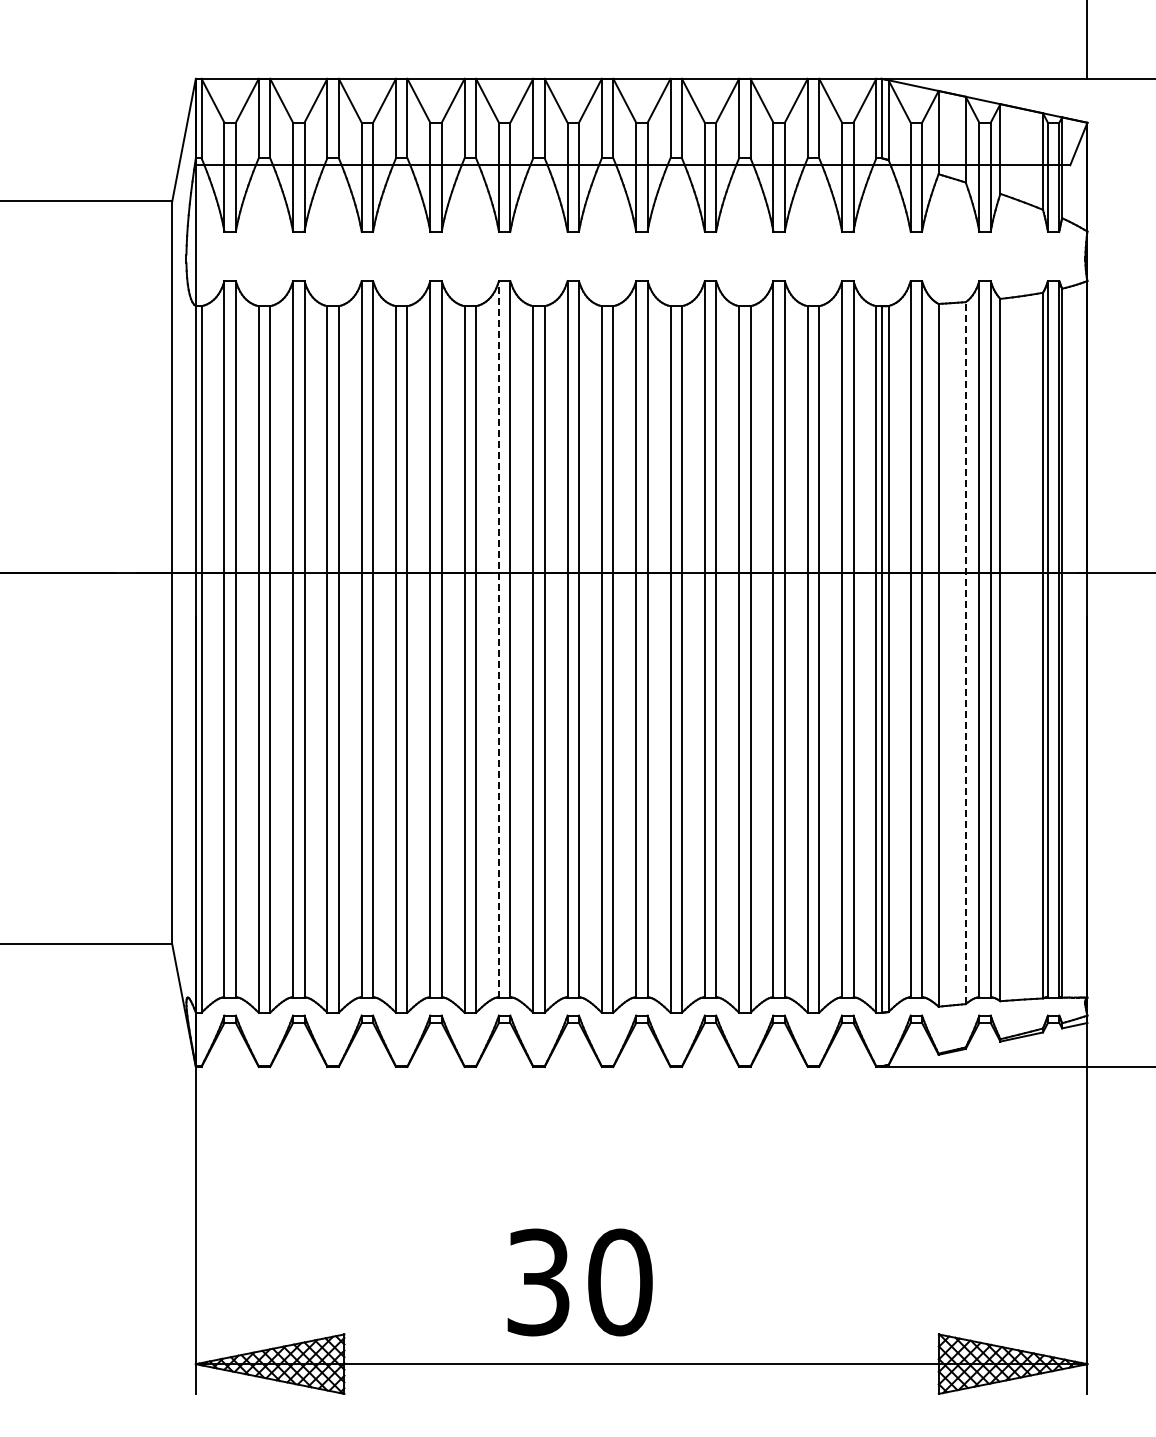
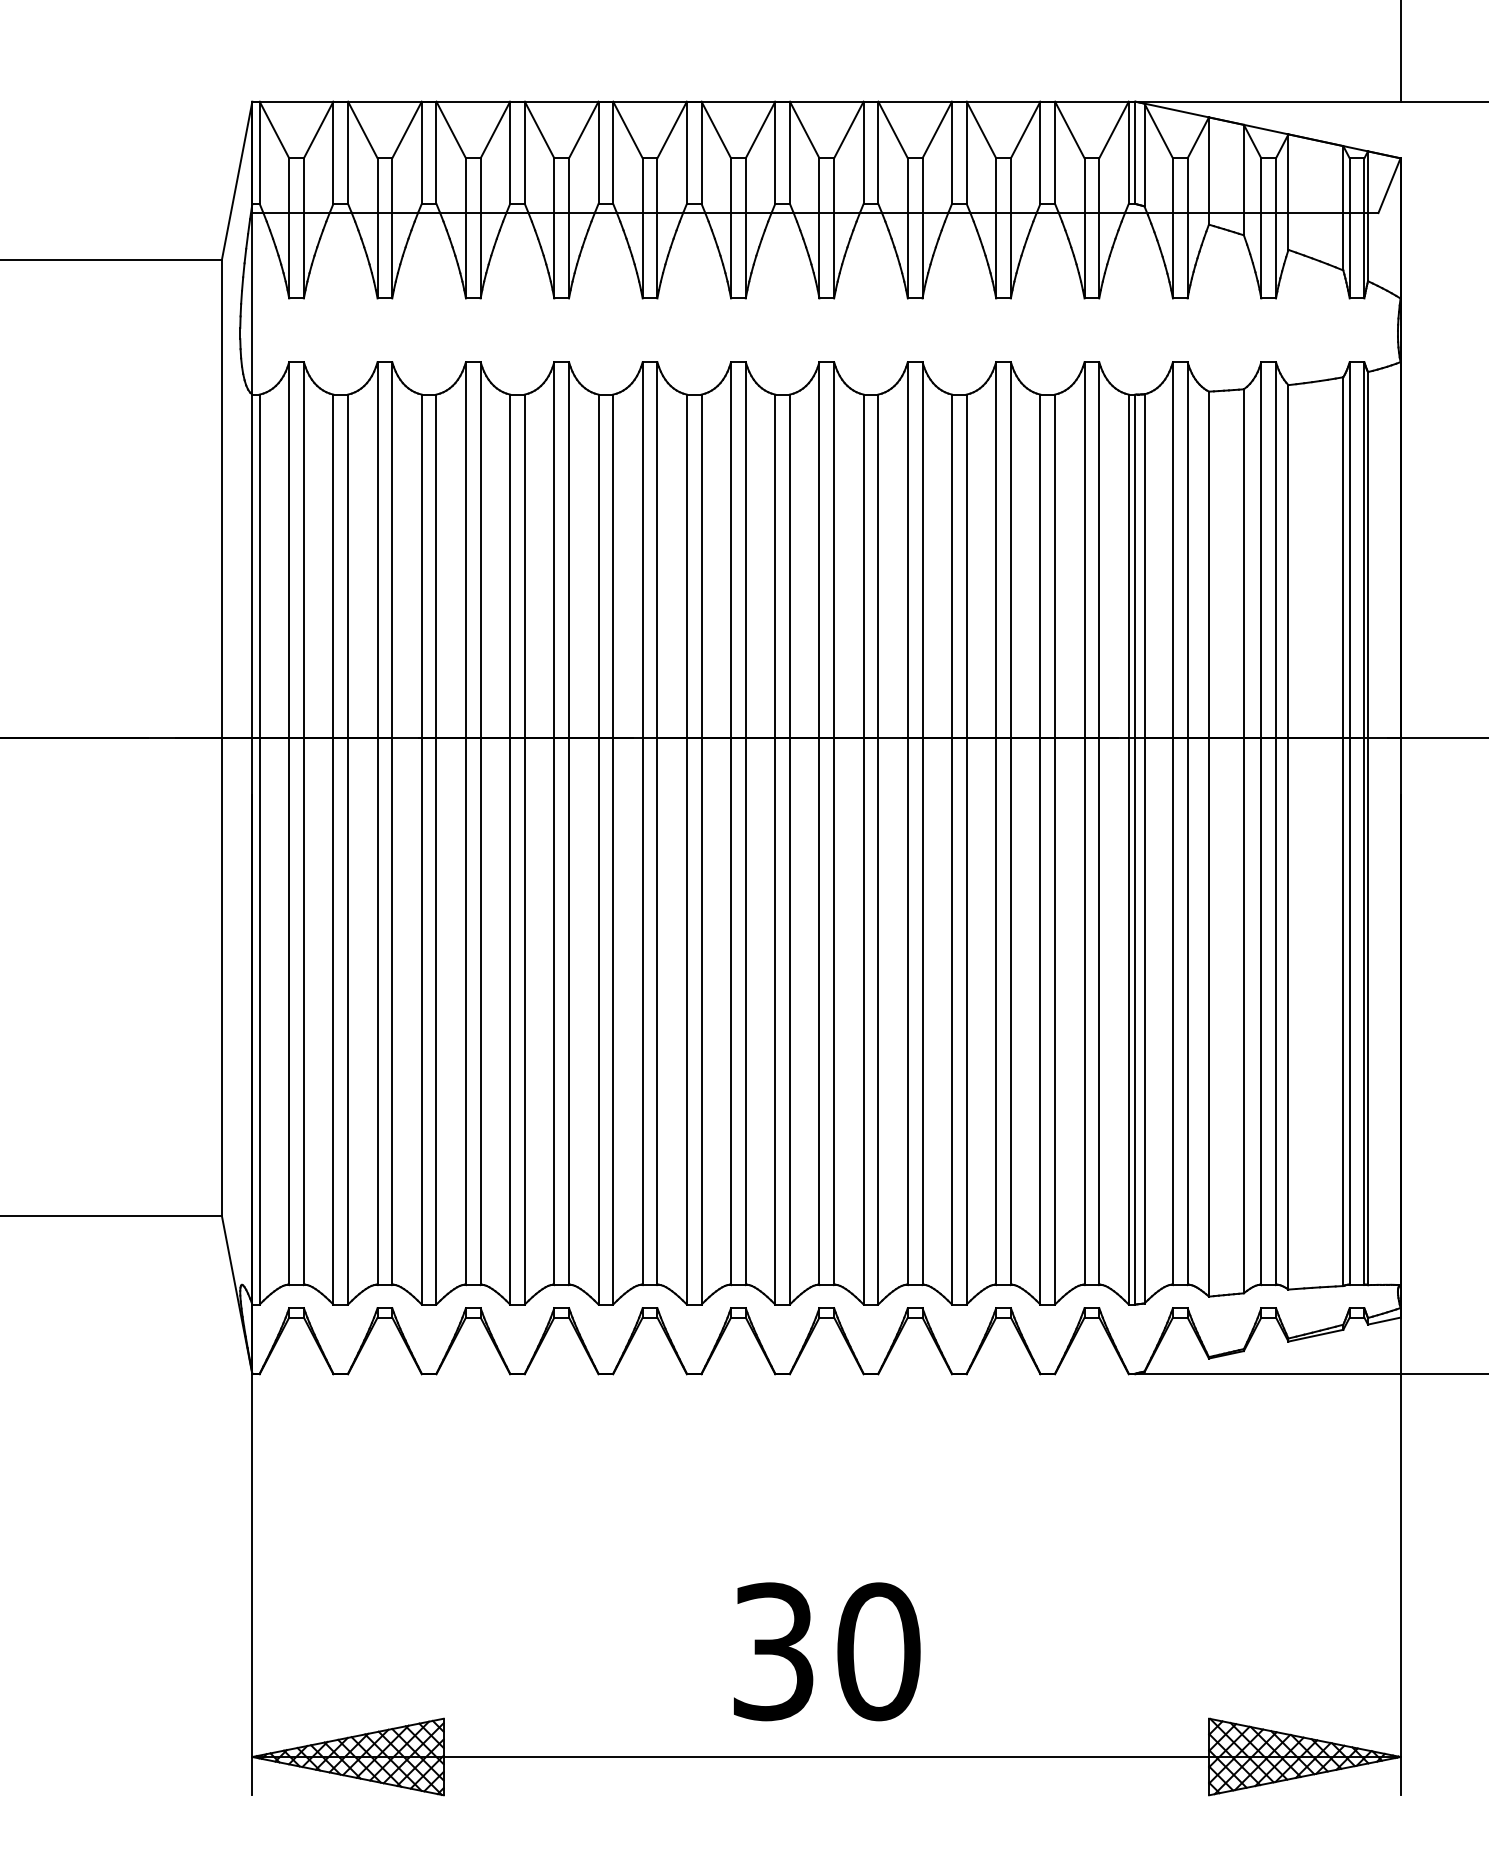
line: (498, 638) -> (642, 822), dashed -> solid
line: (965, 653) -> (1243, 841), dashed -> solid
text: (579, 1282) -> (826, 1651), moved

